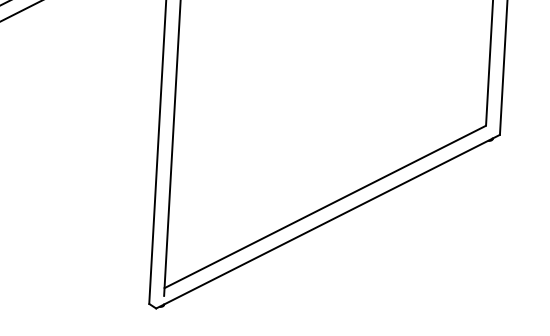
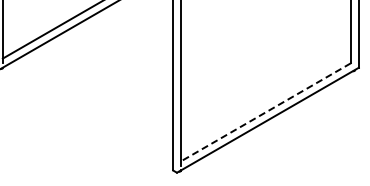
line: (324, 207) -> (265, 112), solid -> dashed

